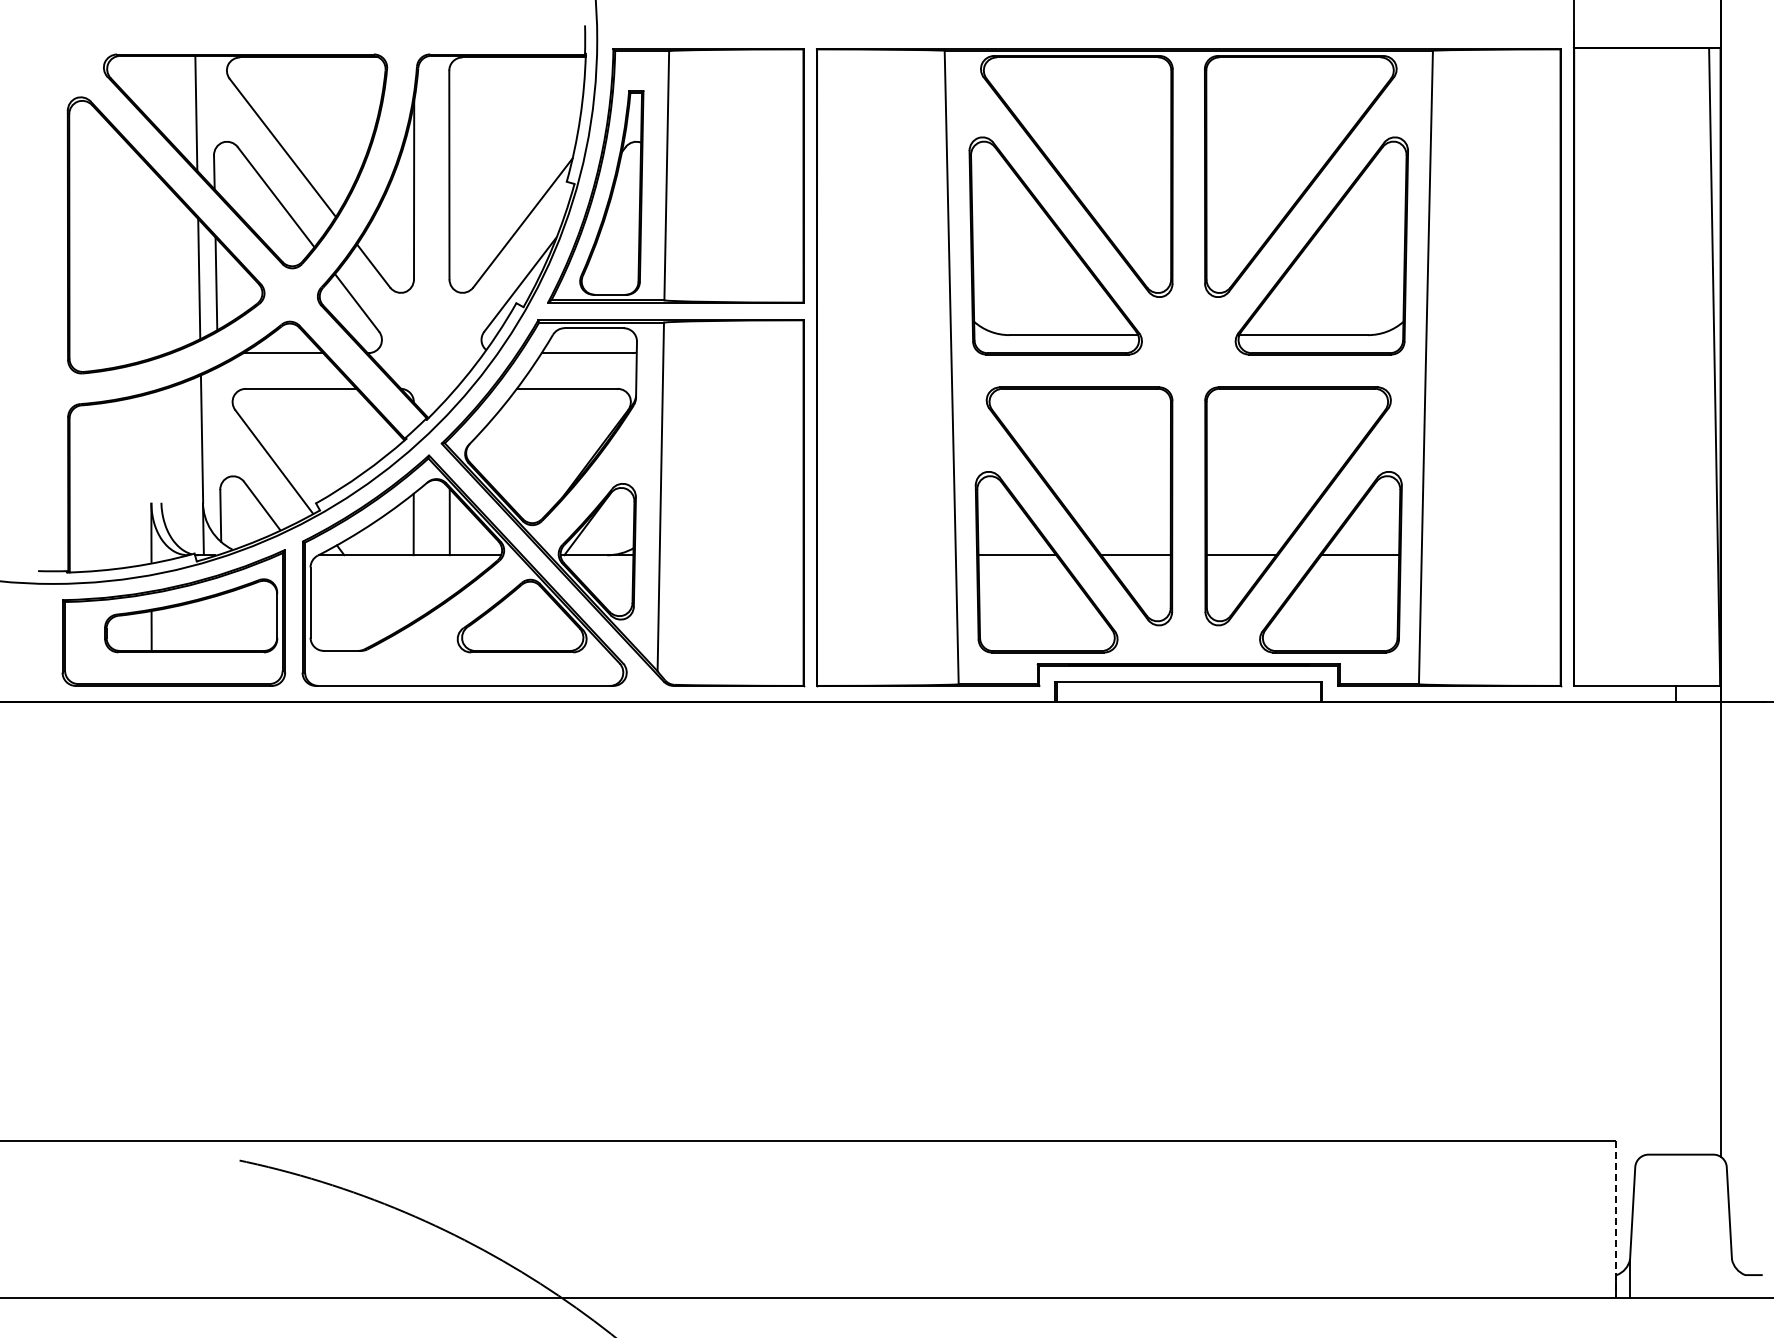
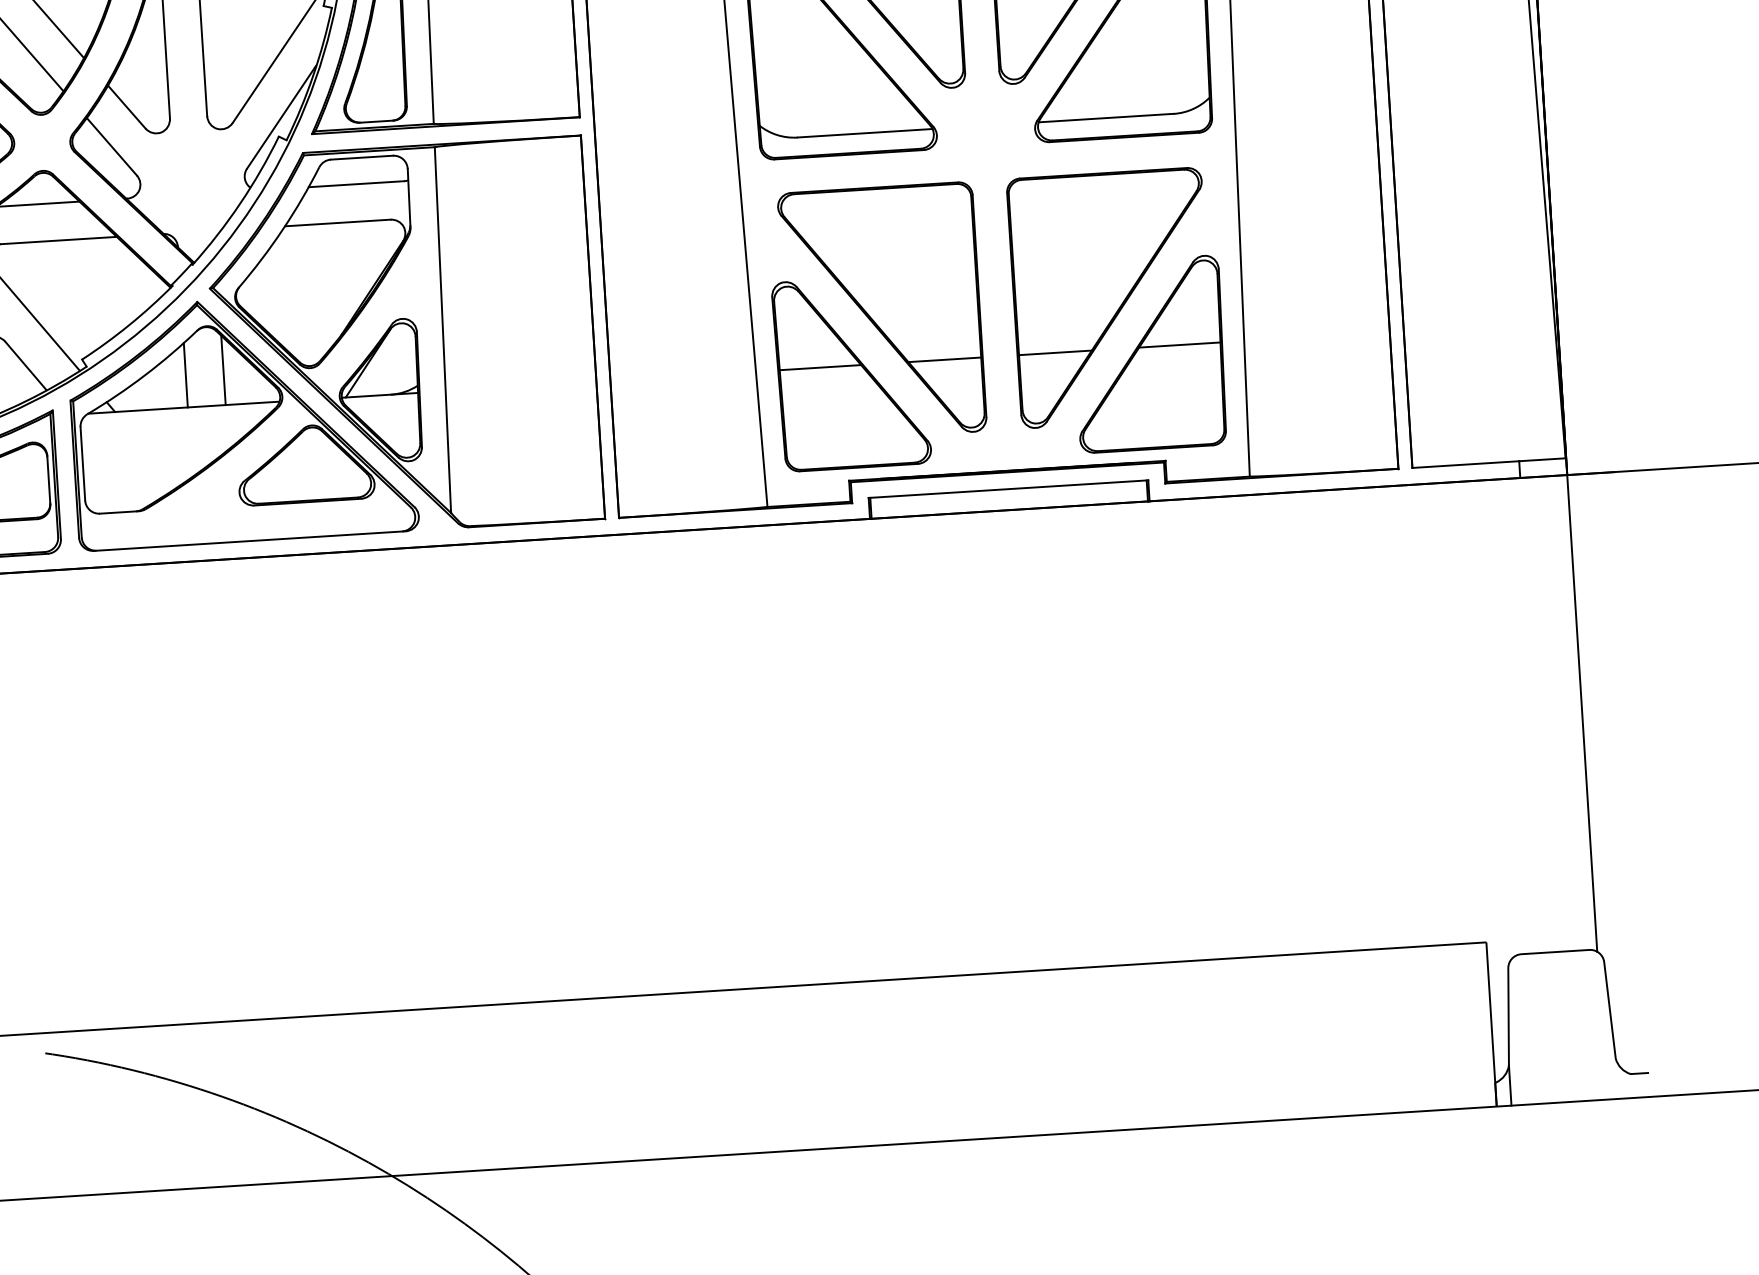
line: (1615, 1220) -> (1491, 1025), dashed -> solid

